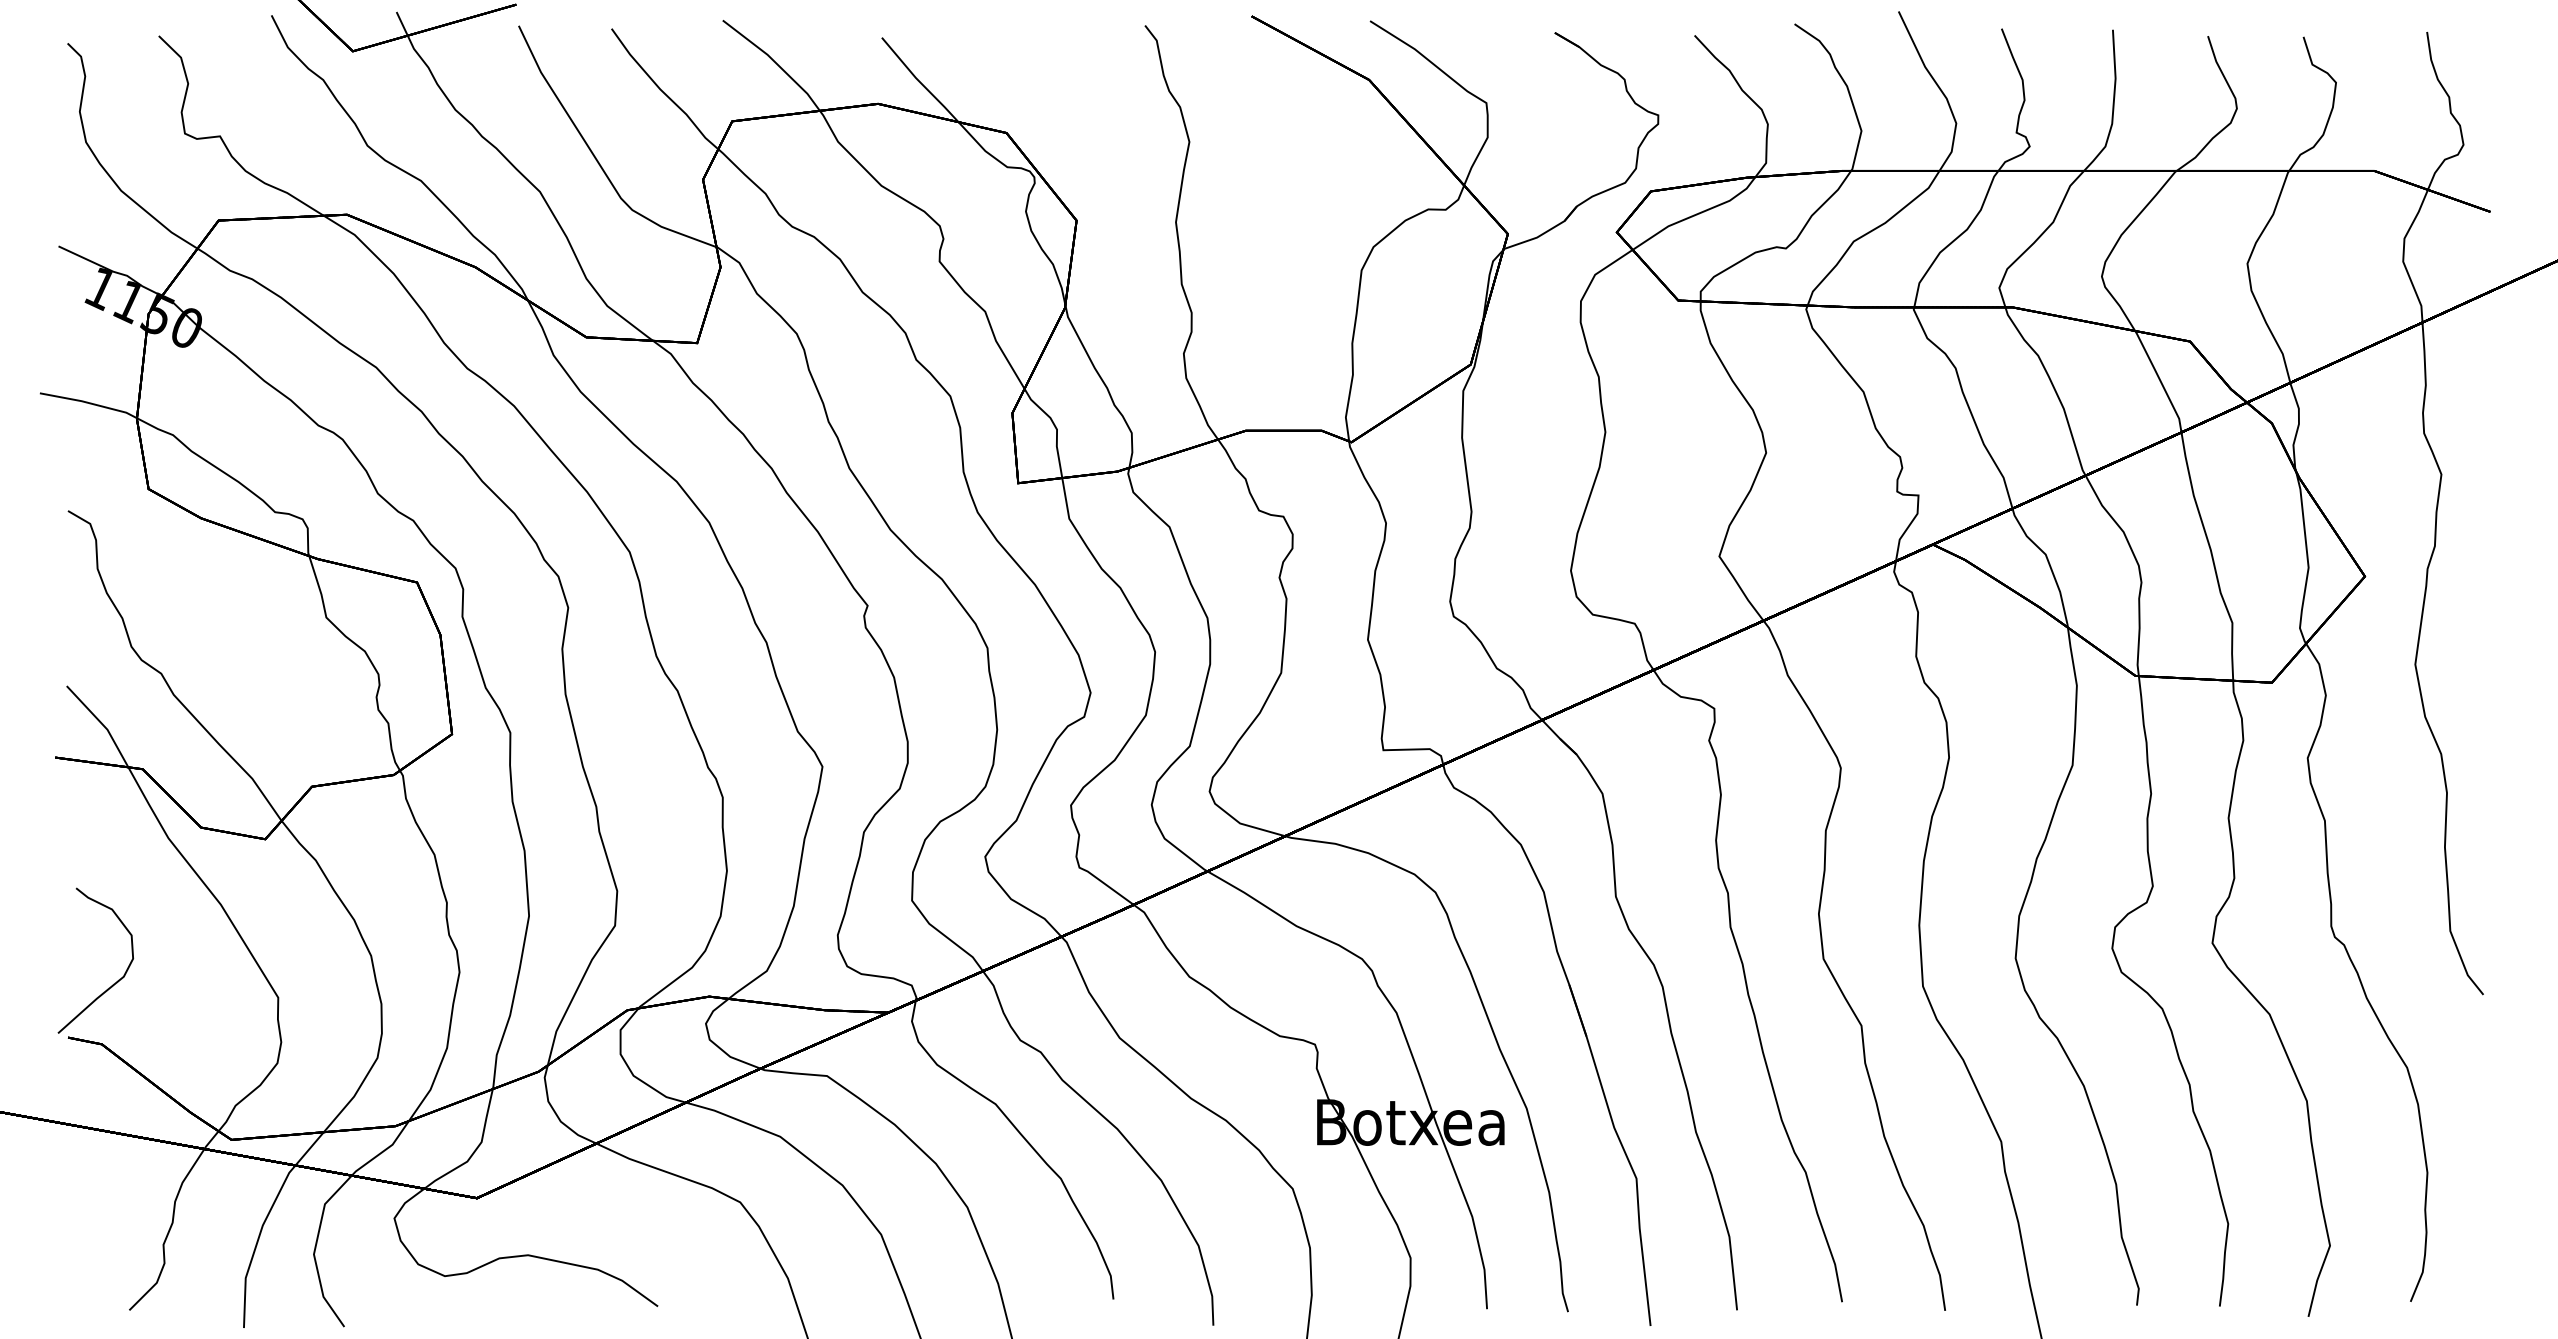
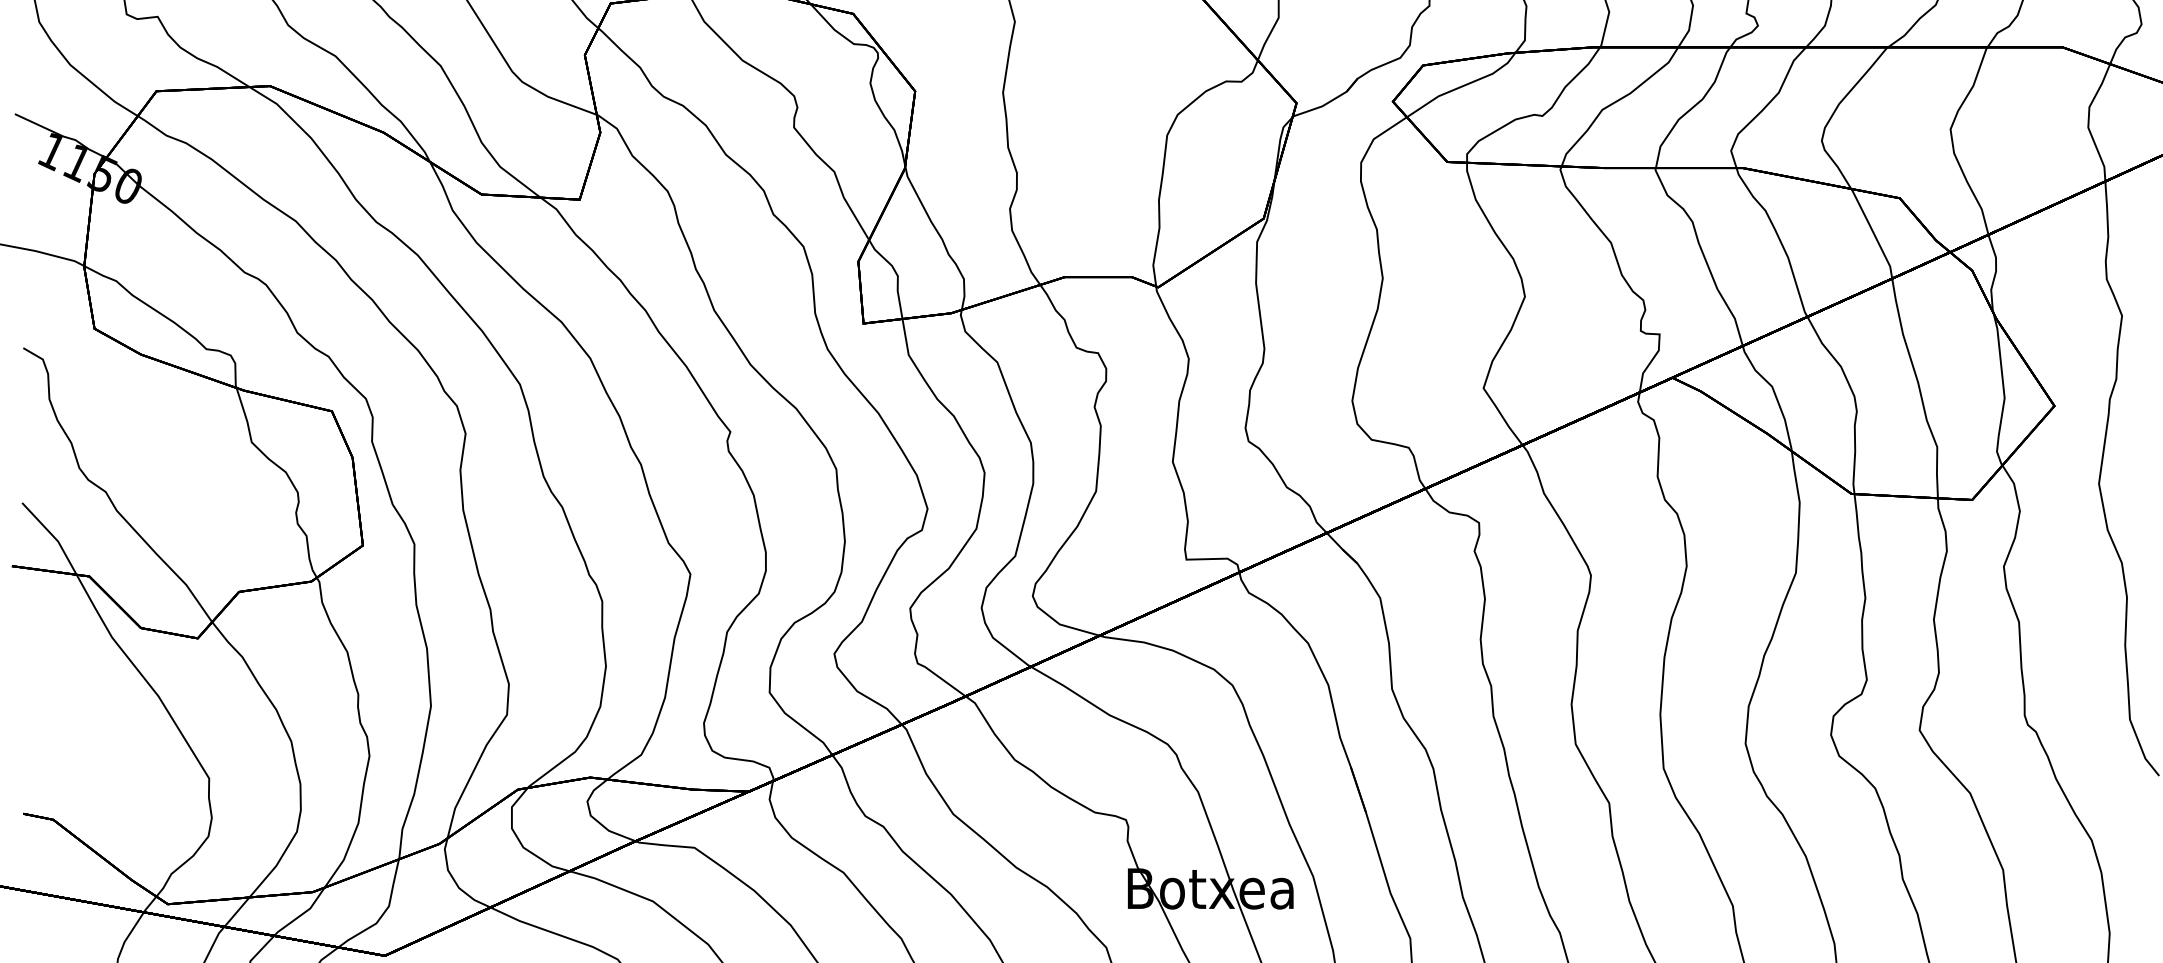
curve: (113, 983) -> (63, 765), removed

